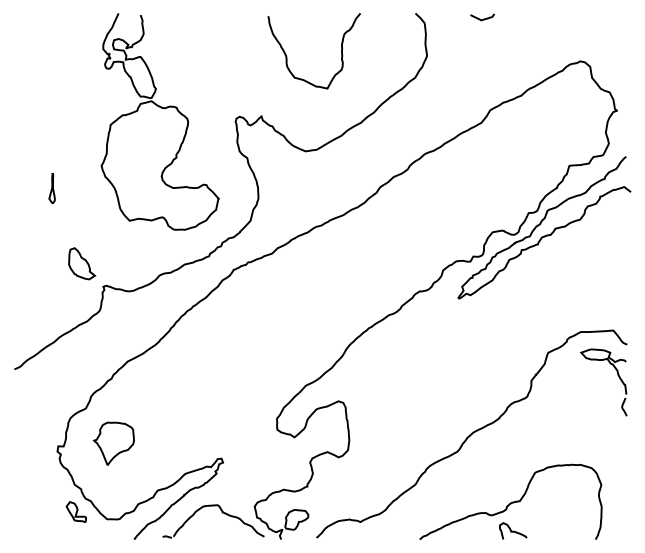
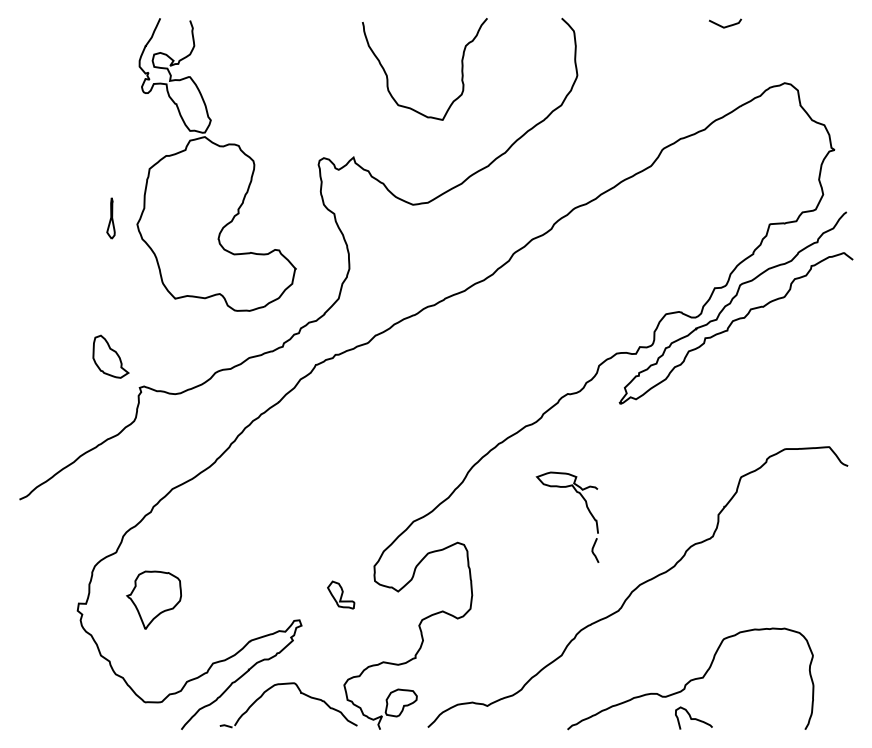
curve: (483, 18) -> (726, 25), moved
part: (51, 188) -> (110, 218), moved
part: (617, 375) -> (586, 507), moved
part: (75, 511) -> (340, 594), moved

